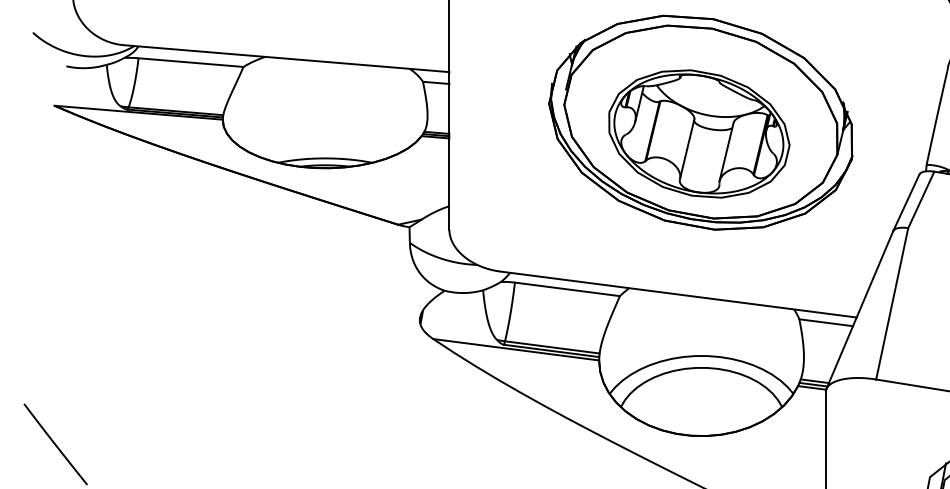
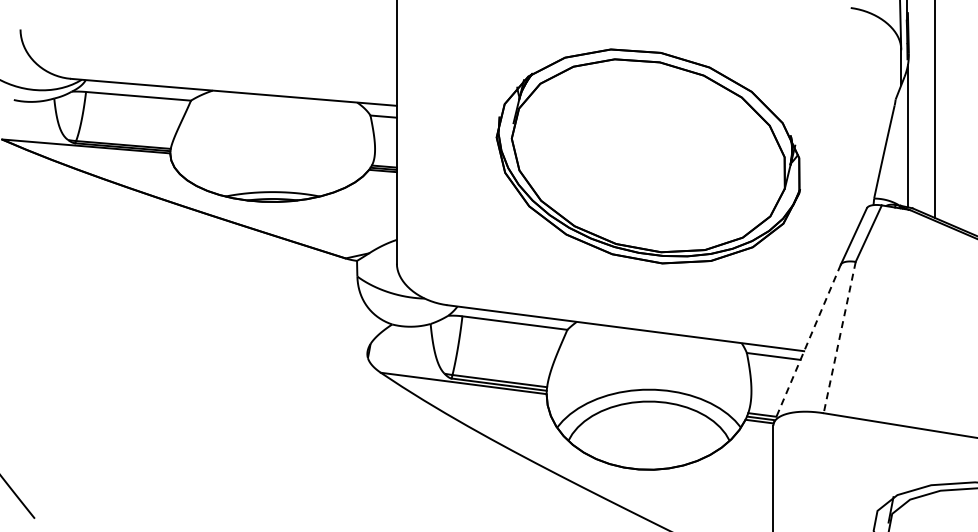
part: (699, 133) -> (646, 167), removed
line: (892, 304) -> (839, 338), solid -> dashed
line: (860, 309) -> (807, 343), solid -> dashed

